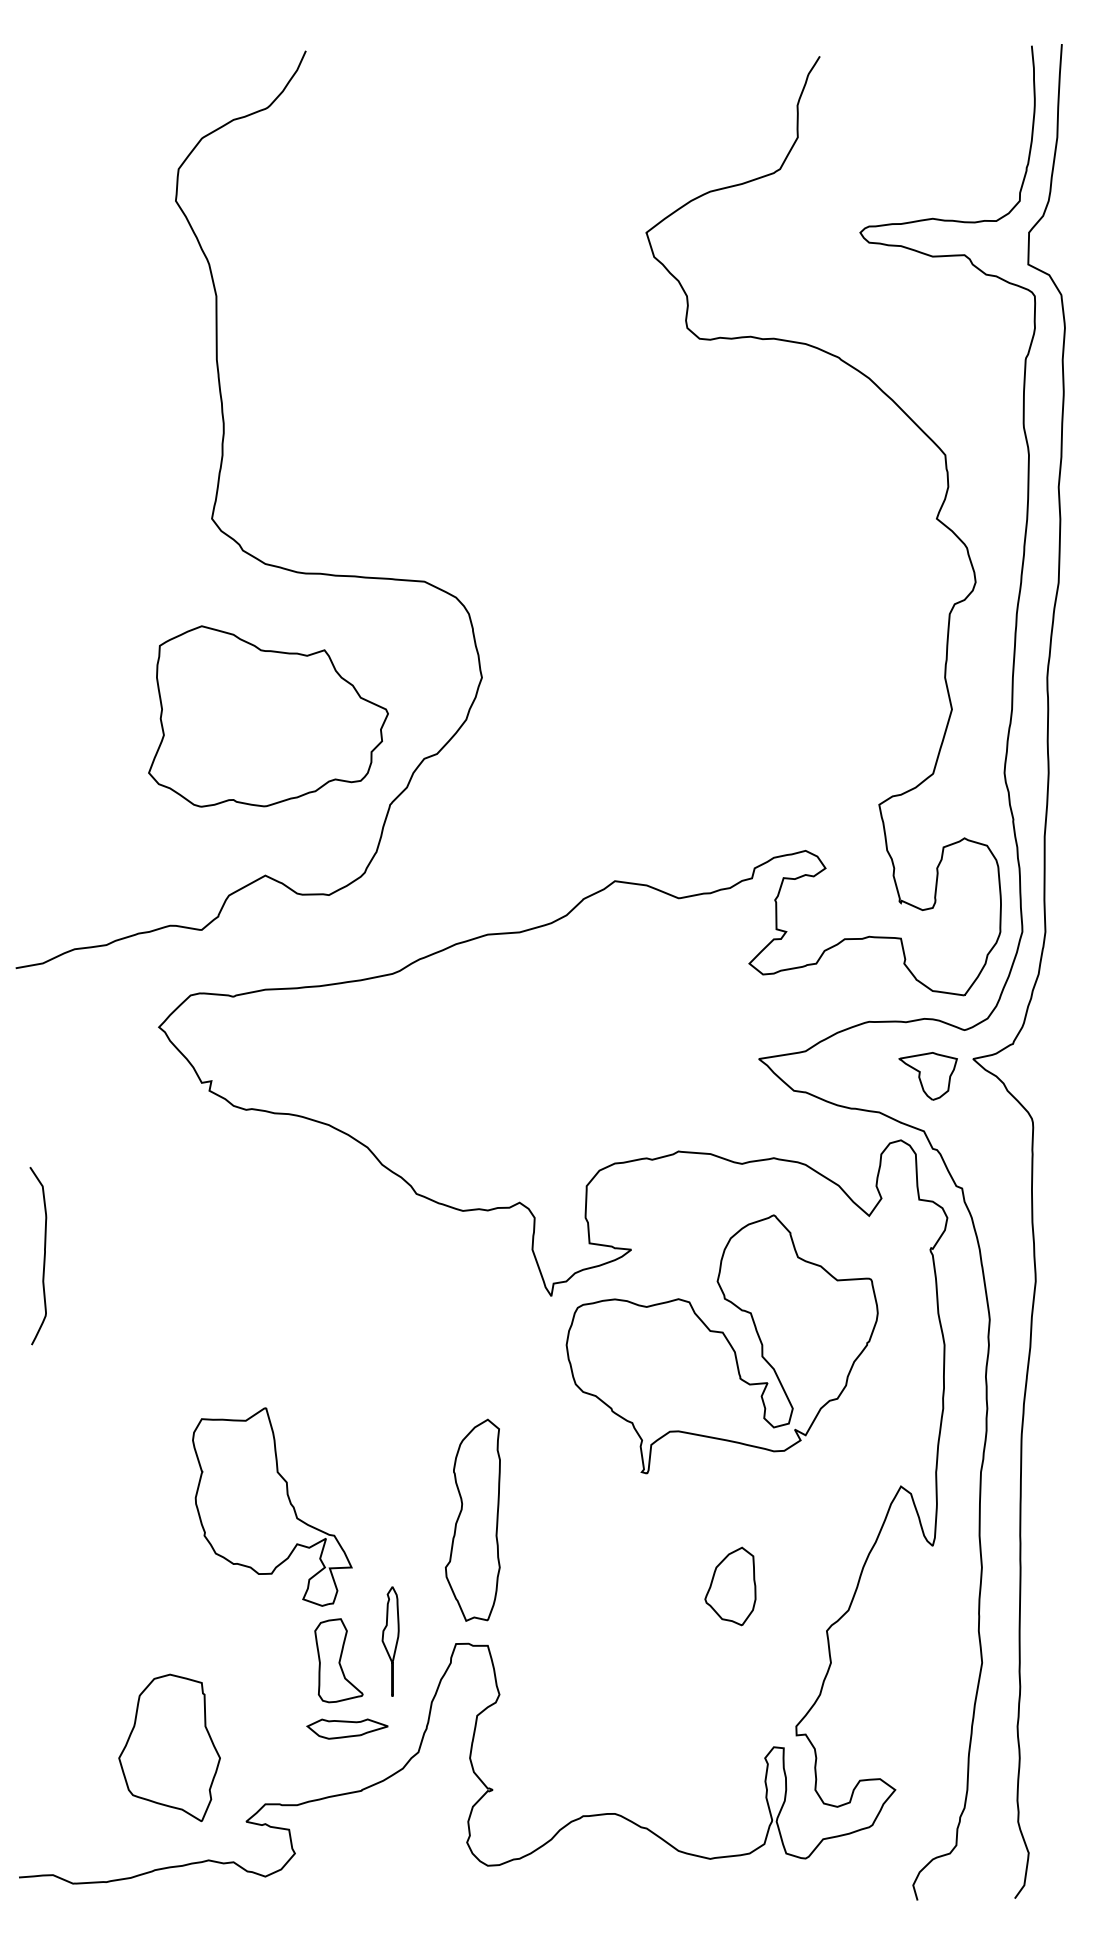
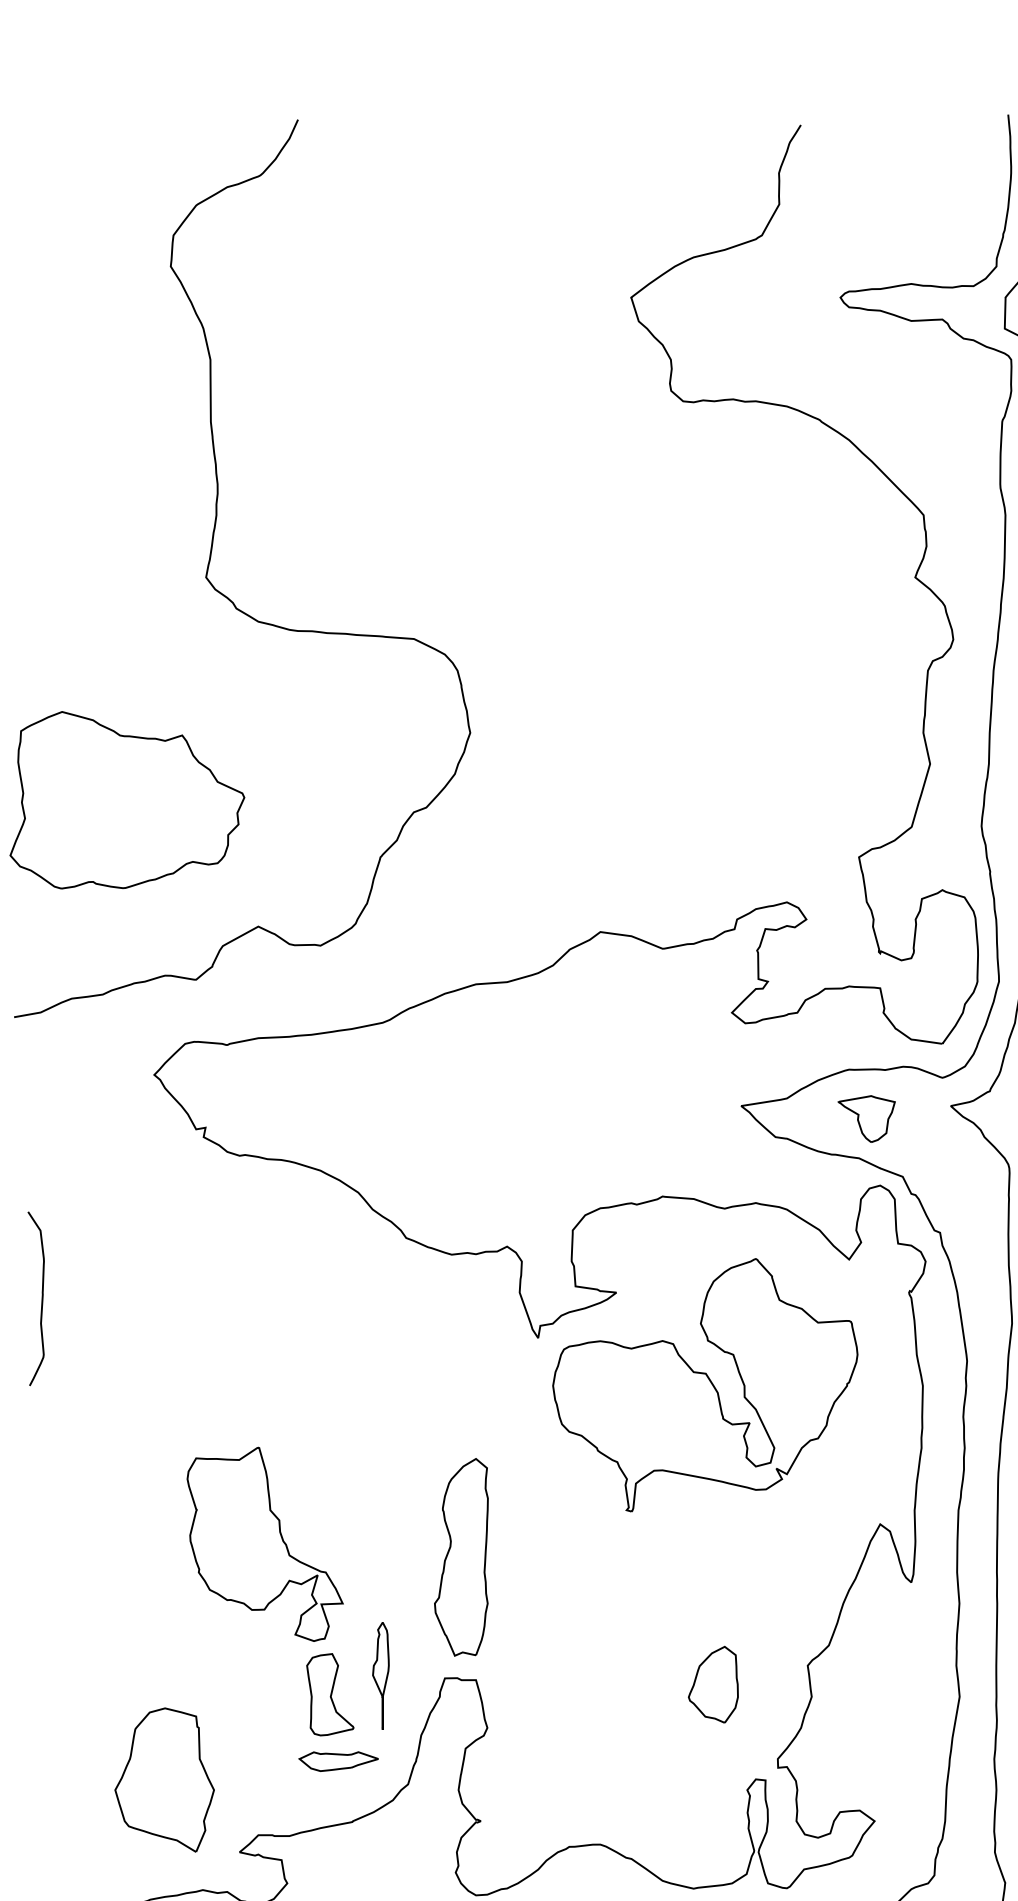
part: (268, 716) -> (127, 800), moved
part: (927, 1076) -> (866, 1119), moved
part: (730, 1586) -> (713, 1684), moved

